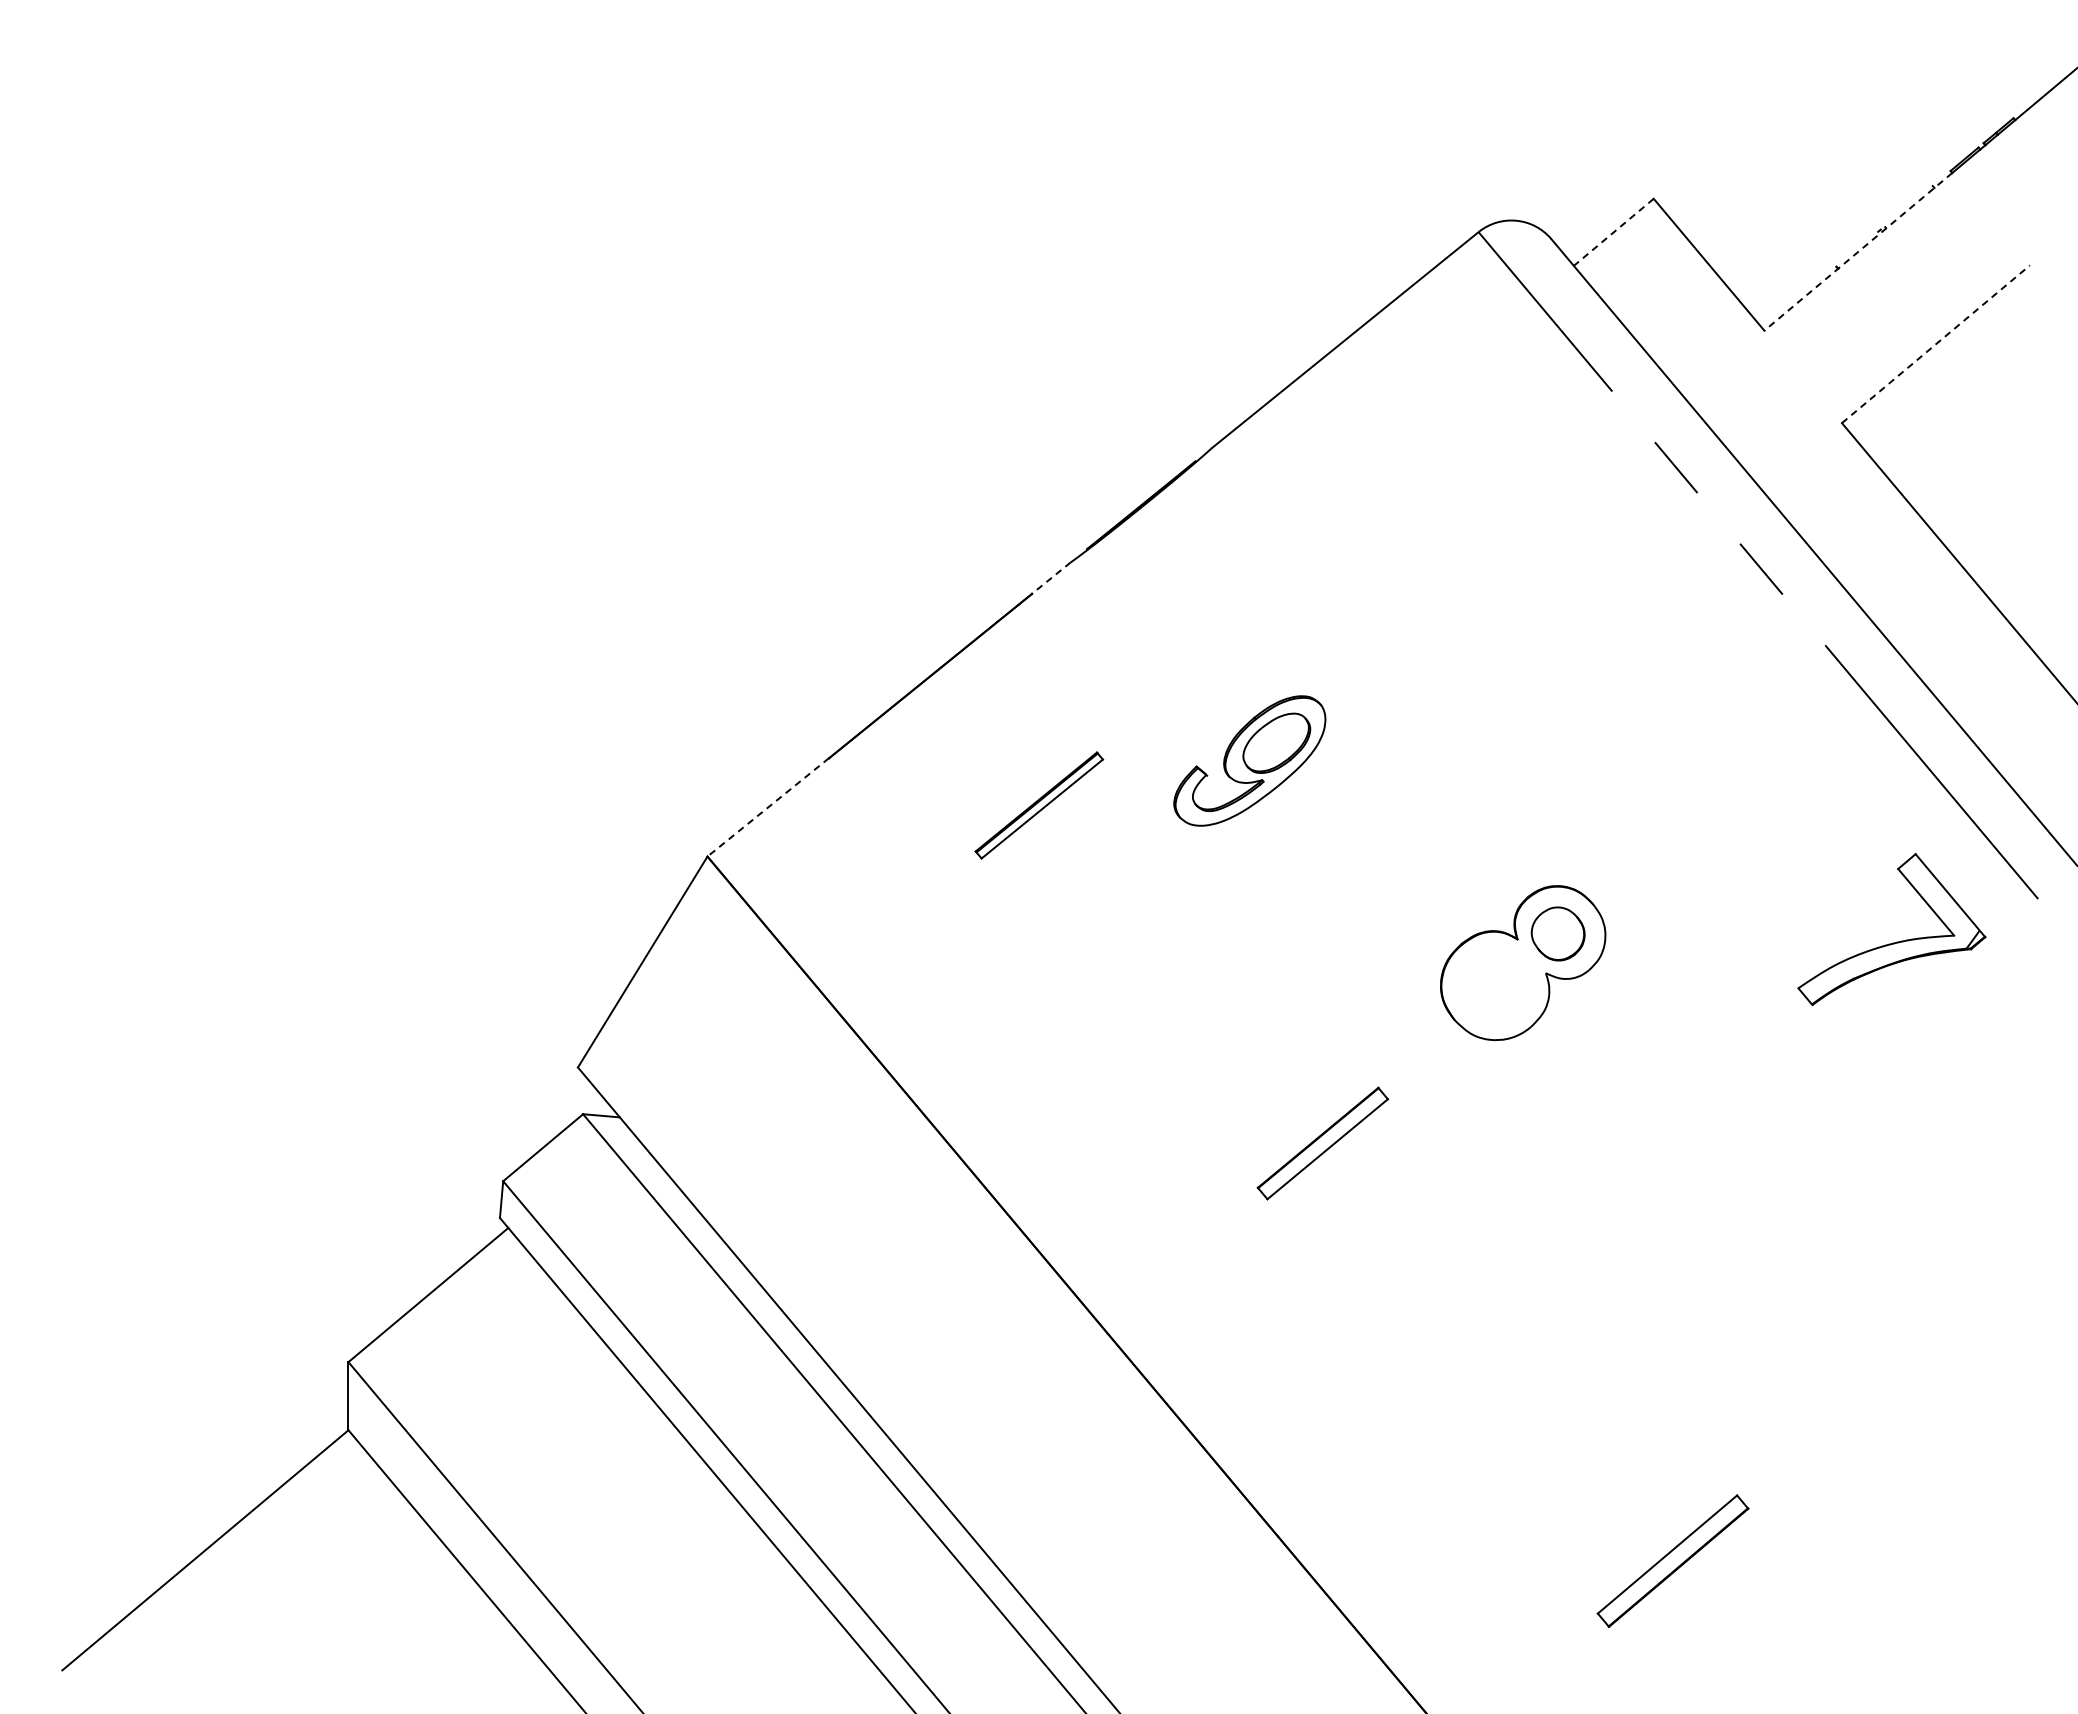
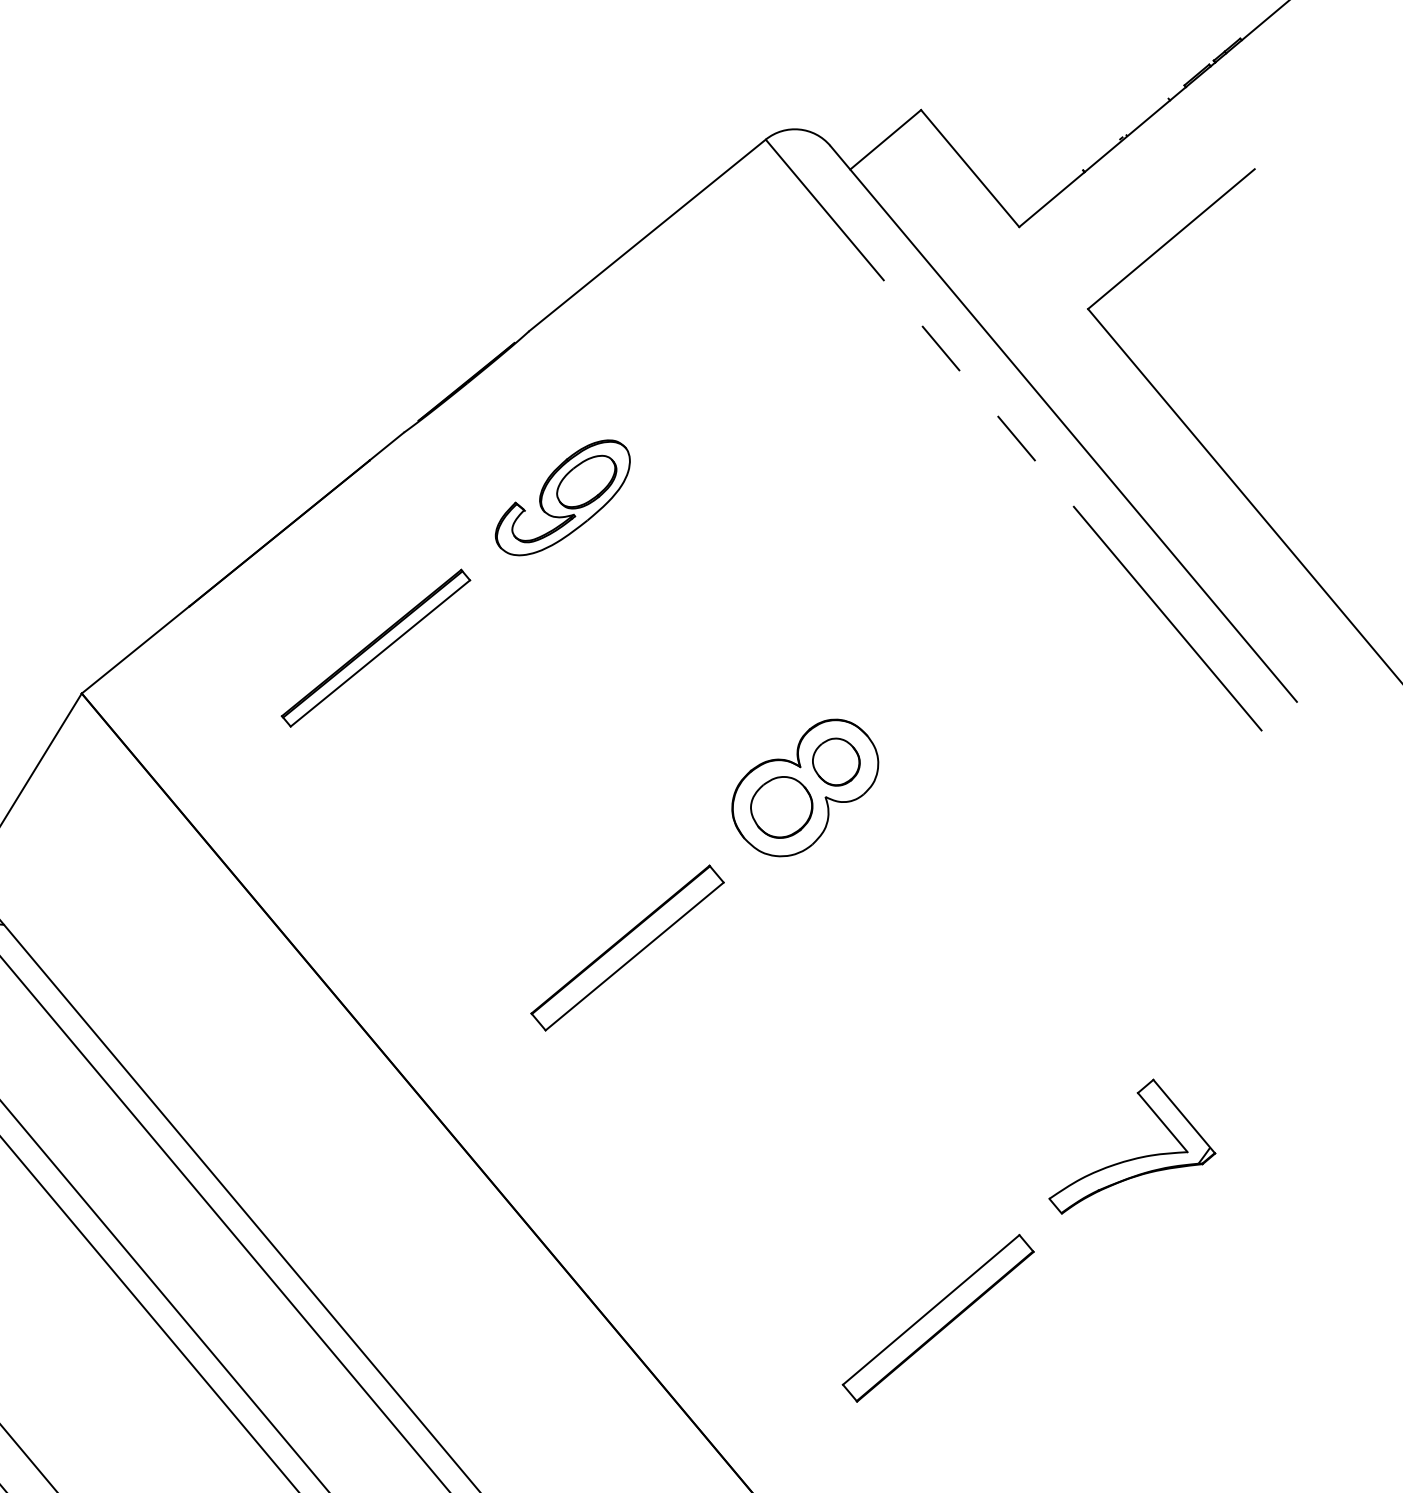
line: (1613, 232) -> (885, 139), dashed -> solid
line: (1858, 251) -> (1102, 156), dashed -> solid
line: (1935, 344) -> (1171, 239), dashed -> solid
line: (1050, 578) -> (386, 446), dashed -> solid
part: (1249, 760) -> (562, 497), moved
part: (1039, 805) -> (376, 648), size x1.67
line: (767, 807) -> (135, 649), dashed -> solid
part: (1896, 941) -> (1136, 1157), moved
part: (1496, 984) -> (781, 806), added
part: (1322, 1143) -> (627, 948), size x1.67
part: (1672, 1561) -> (937, 1318), size x1.43

